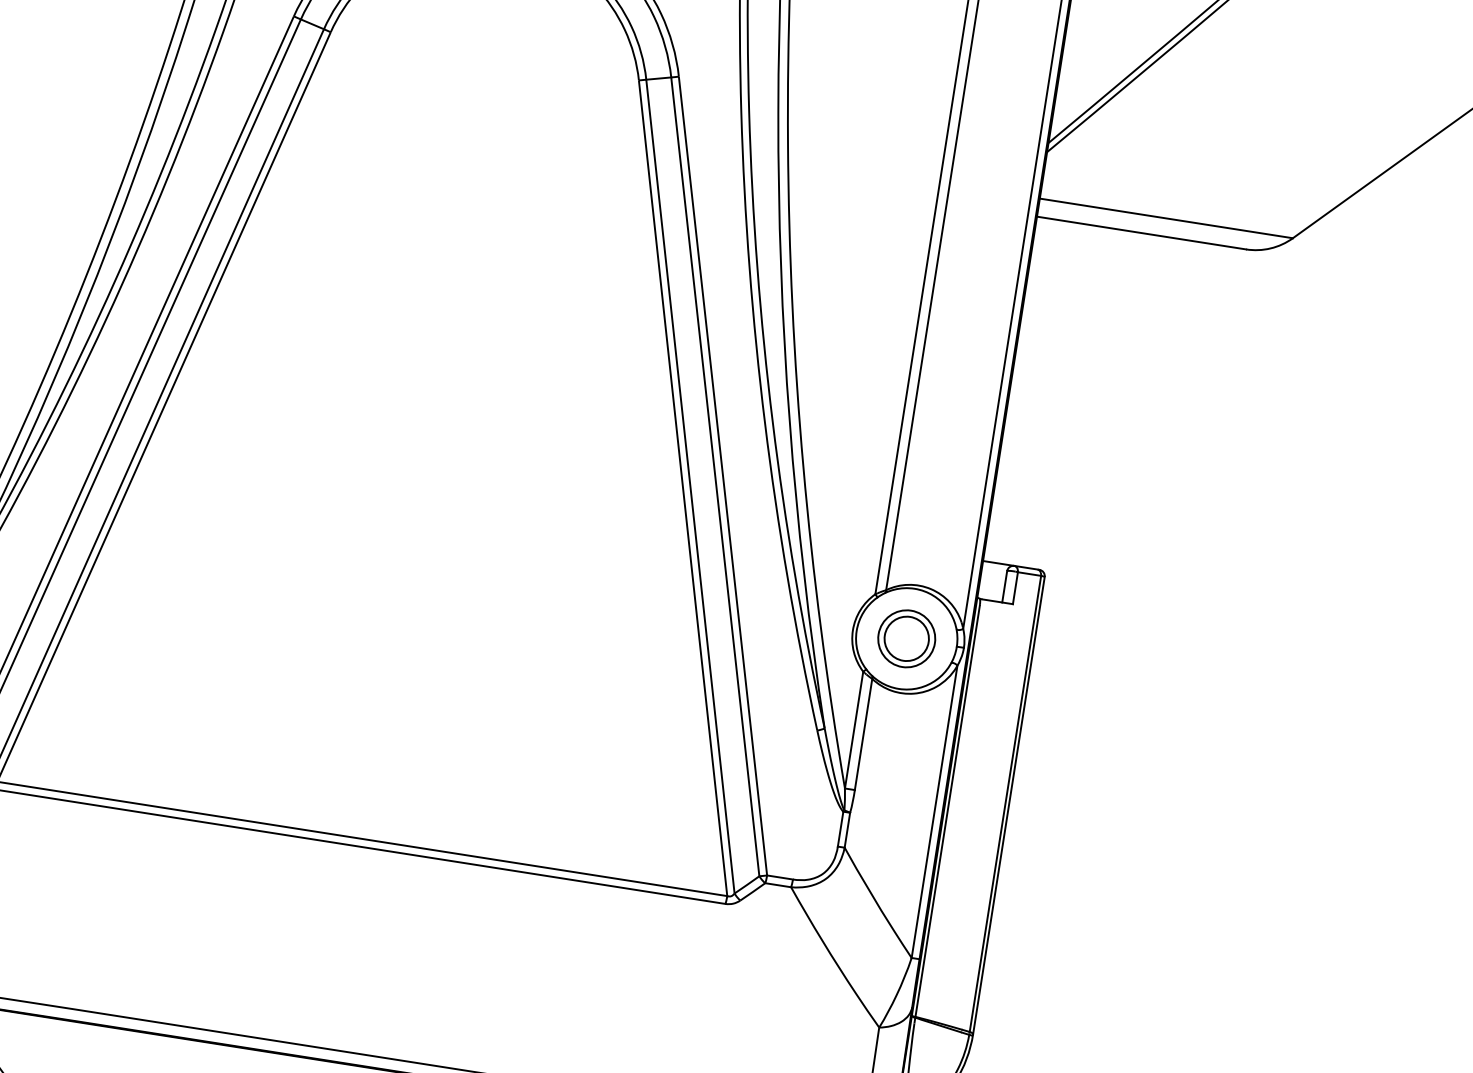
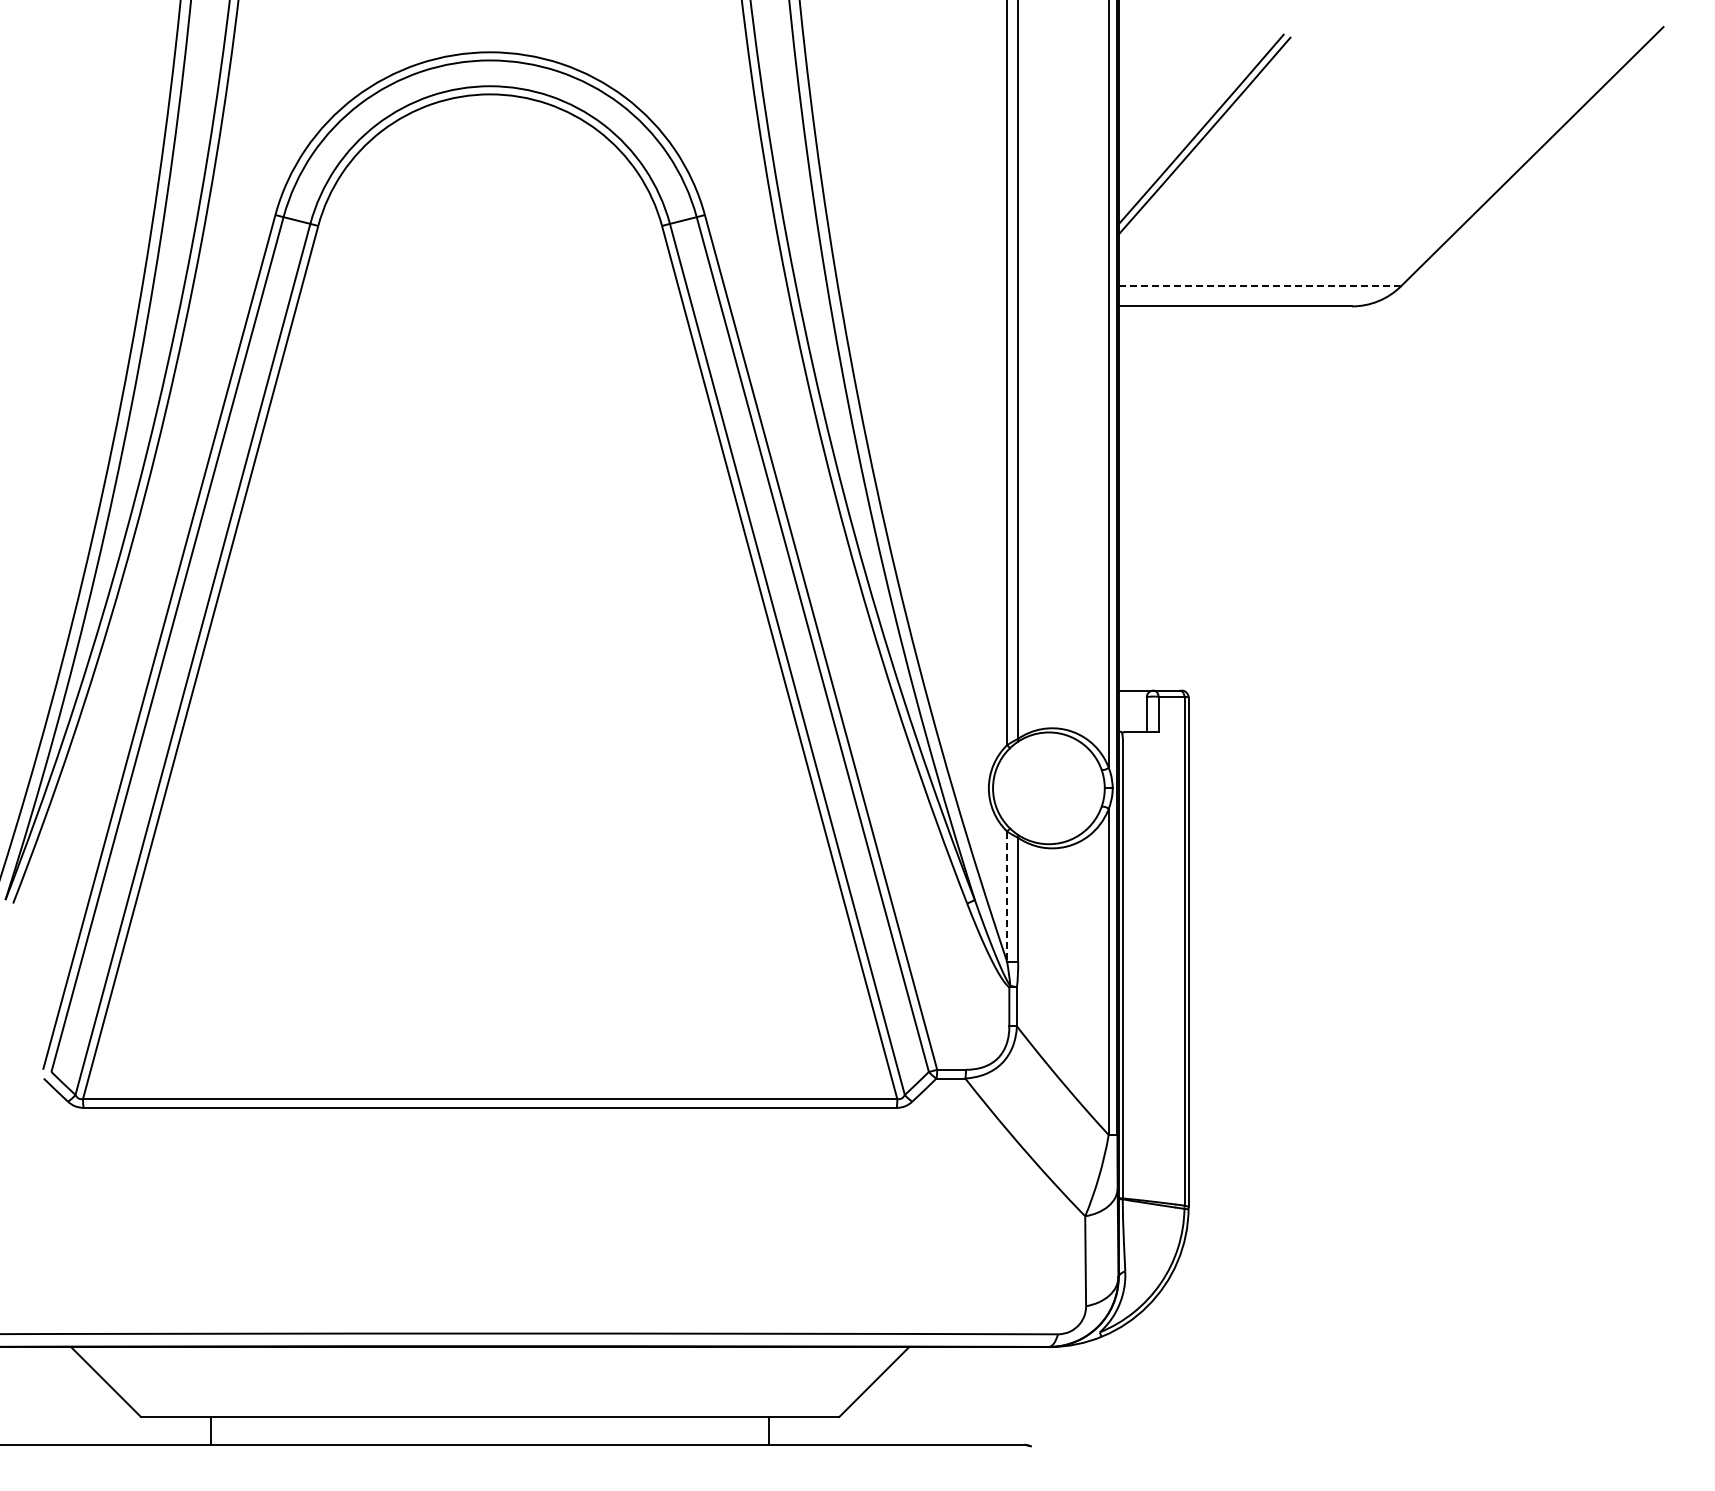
line: (1165, 218) -> (1259, 286), solid -> dashed
part: (906, 638) -> (1048, 788), removed
line: (854, 730) -> (1007, 897), solid -> dashed

